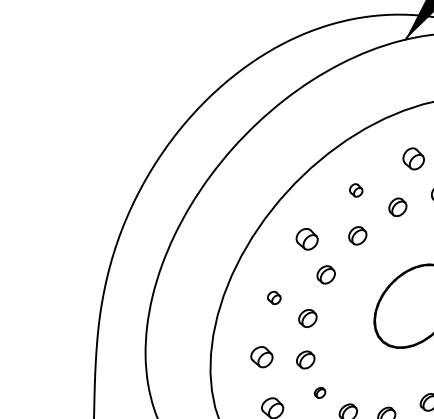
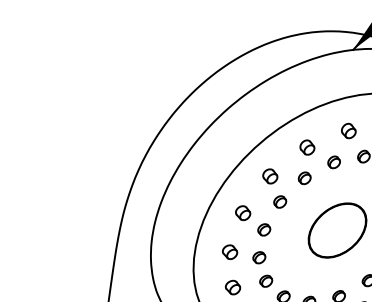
part: (356, 190) -> (307, 147), size x1.67
part: (274, 298) -> (243, 213), size x1.67
part: (320, 391) -> (266, 280), size x1.67

